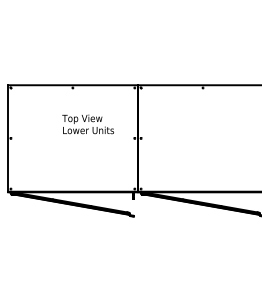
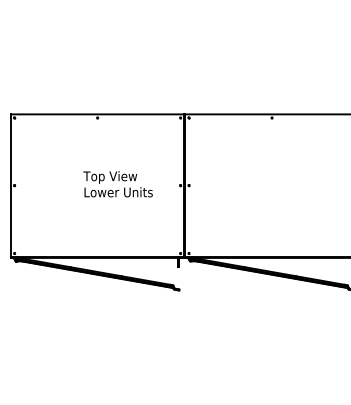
text: (87, 124) -> (117, 184), moved

